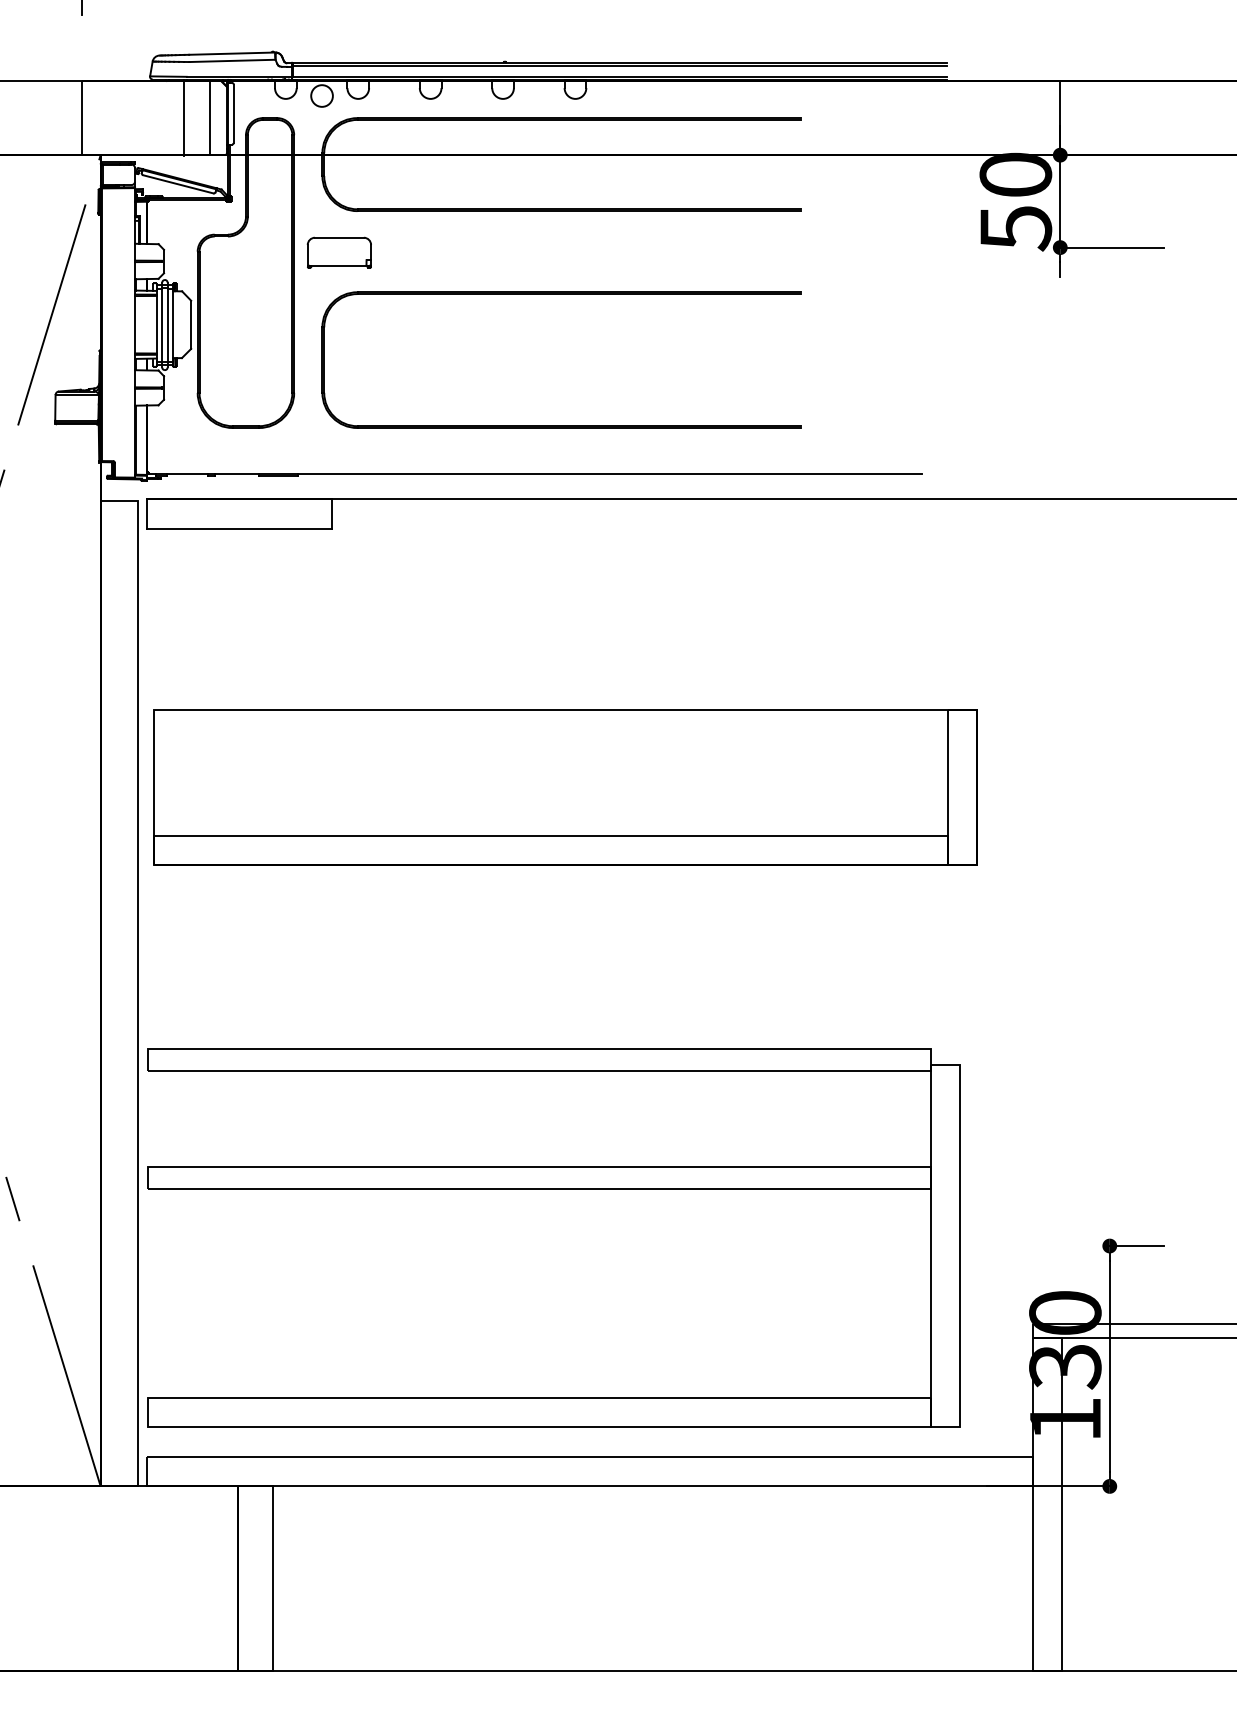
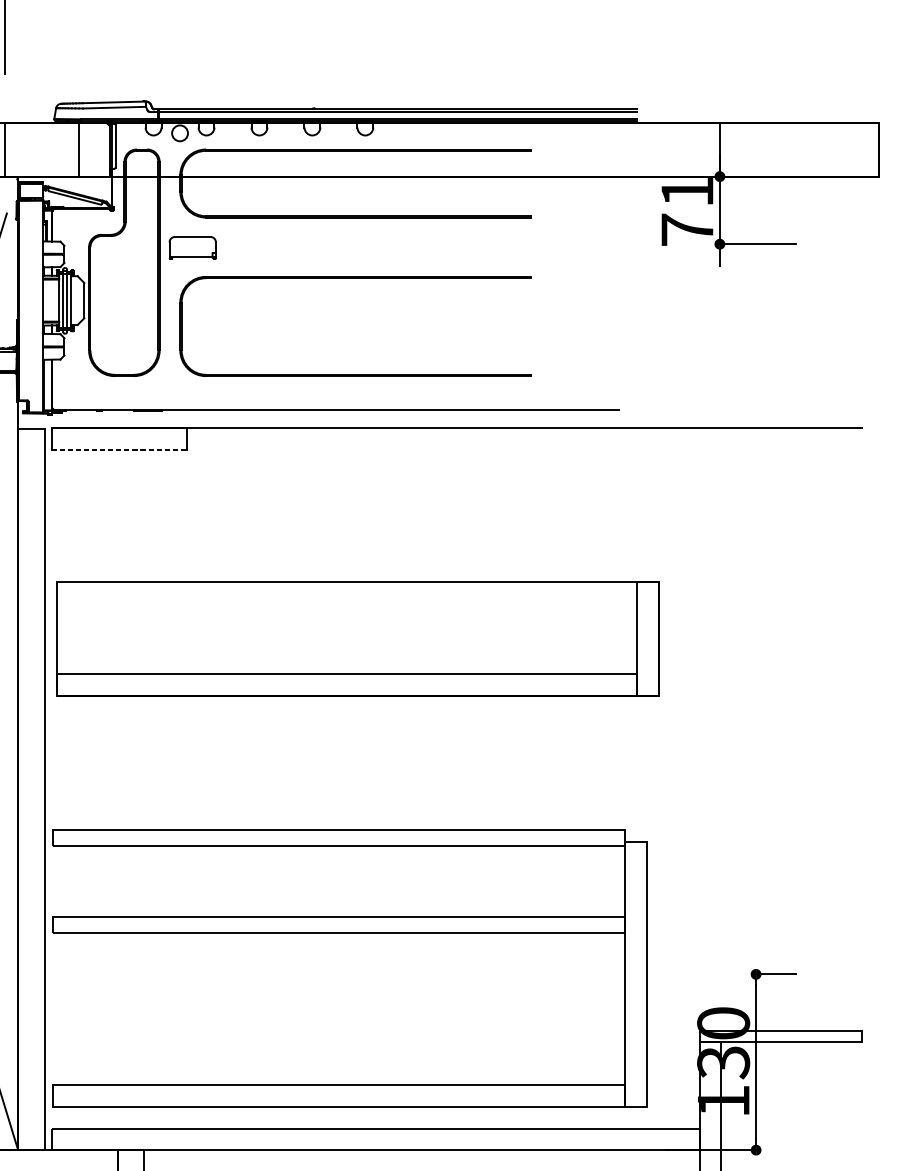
line: (209, 118) -> (97, 149), removed
text: (1015, 201) -> (687, 210), 50 -> 71
line: (239, 528) -> (119, 449), solid -> dashed

